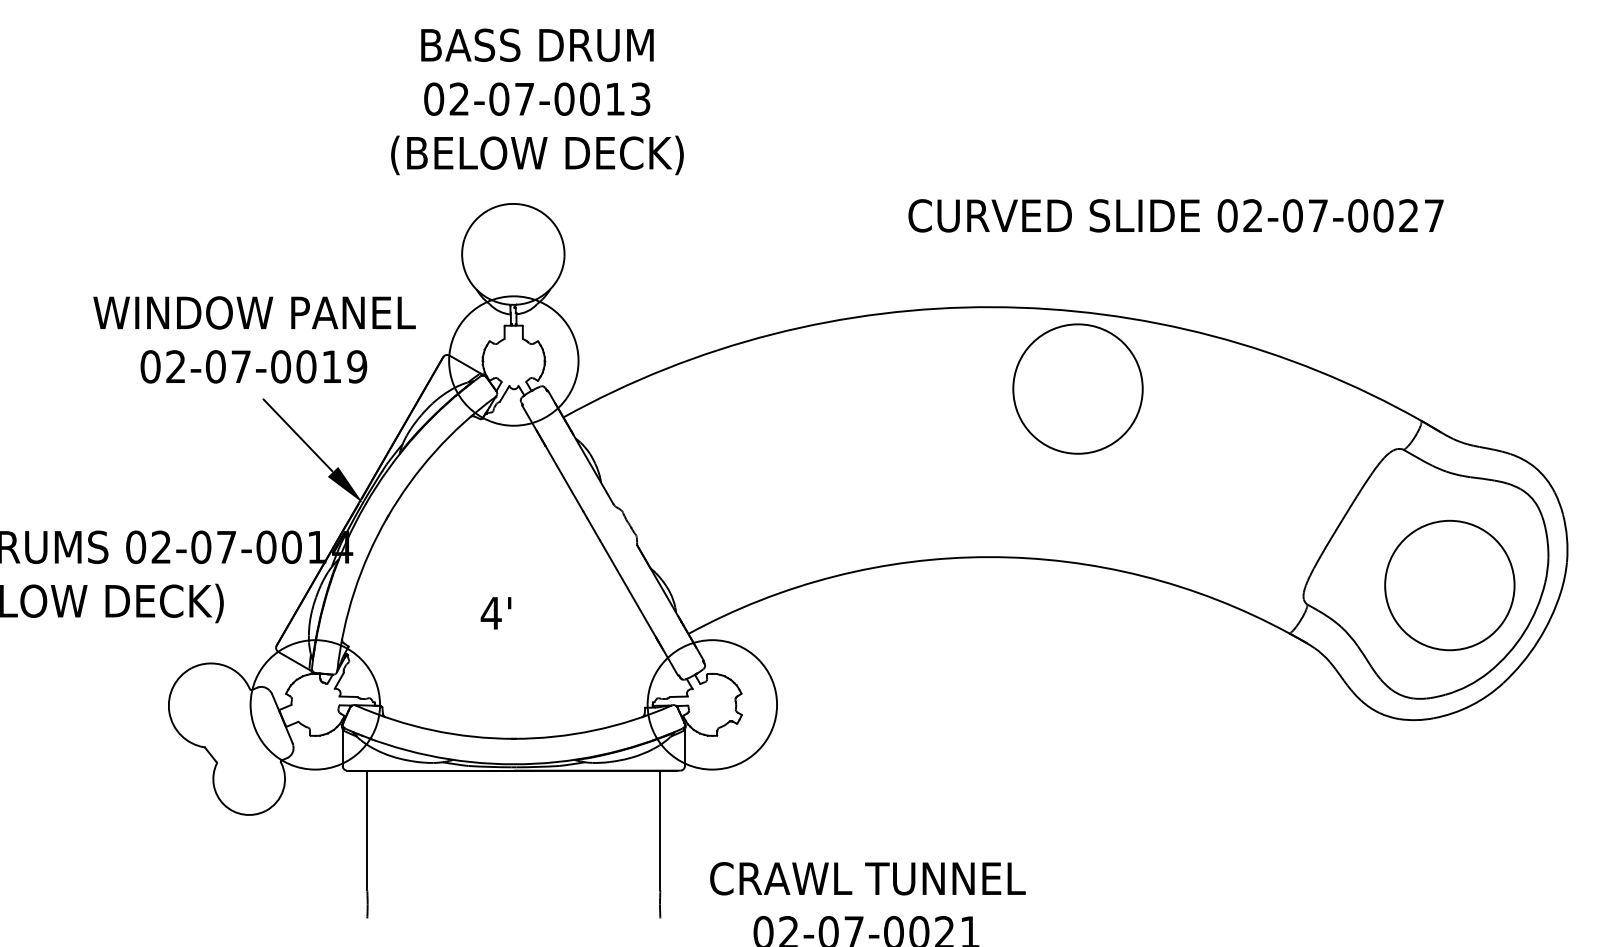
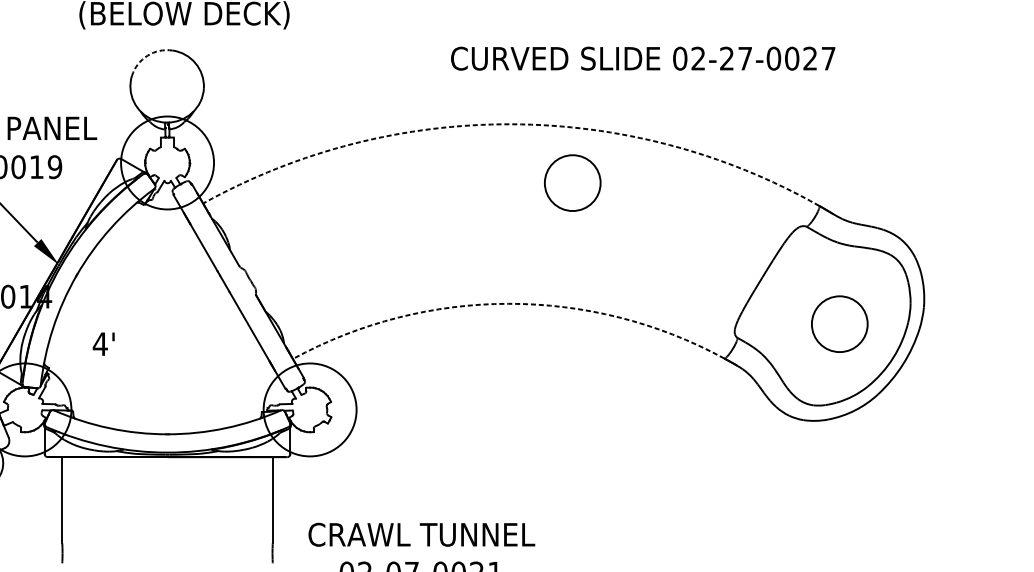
arc: (486, 211) -> (147, 55), solid -> dashed
text: (1292, 215) -> (726, 58), 02-07-0027 -> 02-27-0027
arc: (992, 307) -> (511, 124), solid -> dashed
circle: (1077, 388) -> (572, 182), size x0.6
arc: (988, 557) -> (508, 304), solid -> dashed
circle: (1449, 585) -> (839, 324), size x0.6
text: (495, 613) -> (103, 344), moved

